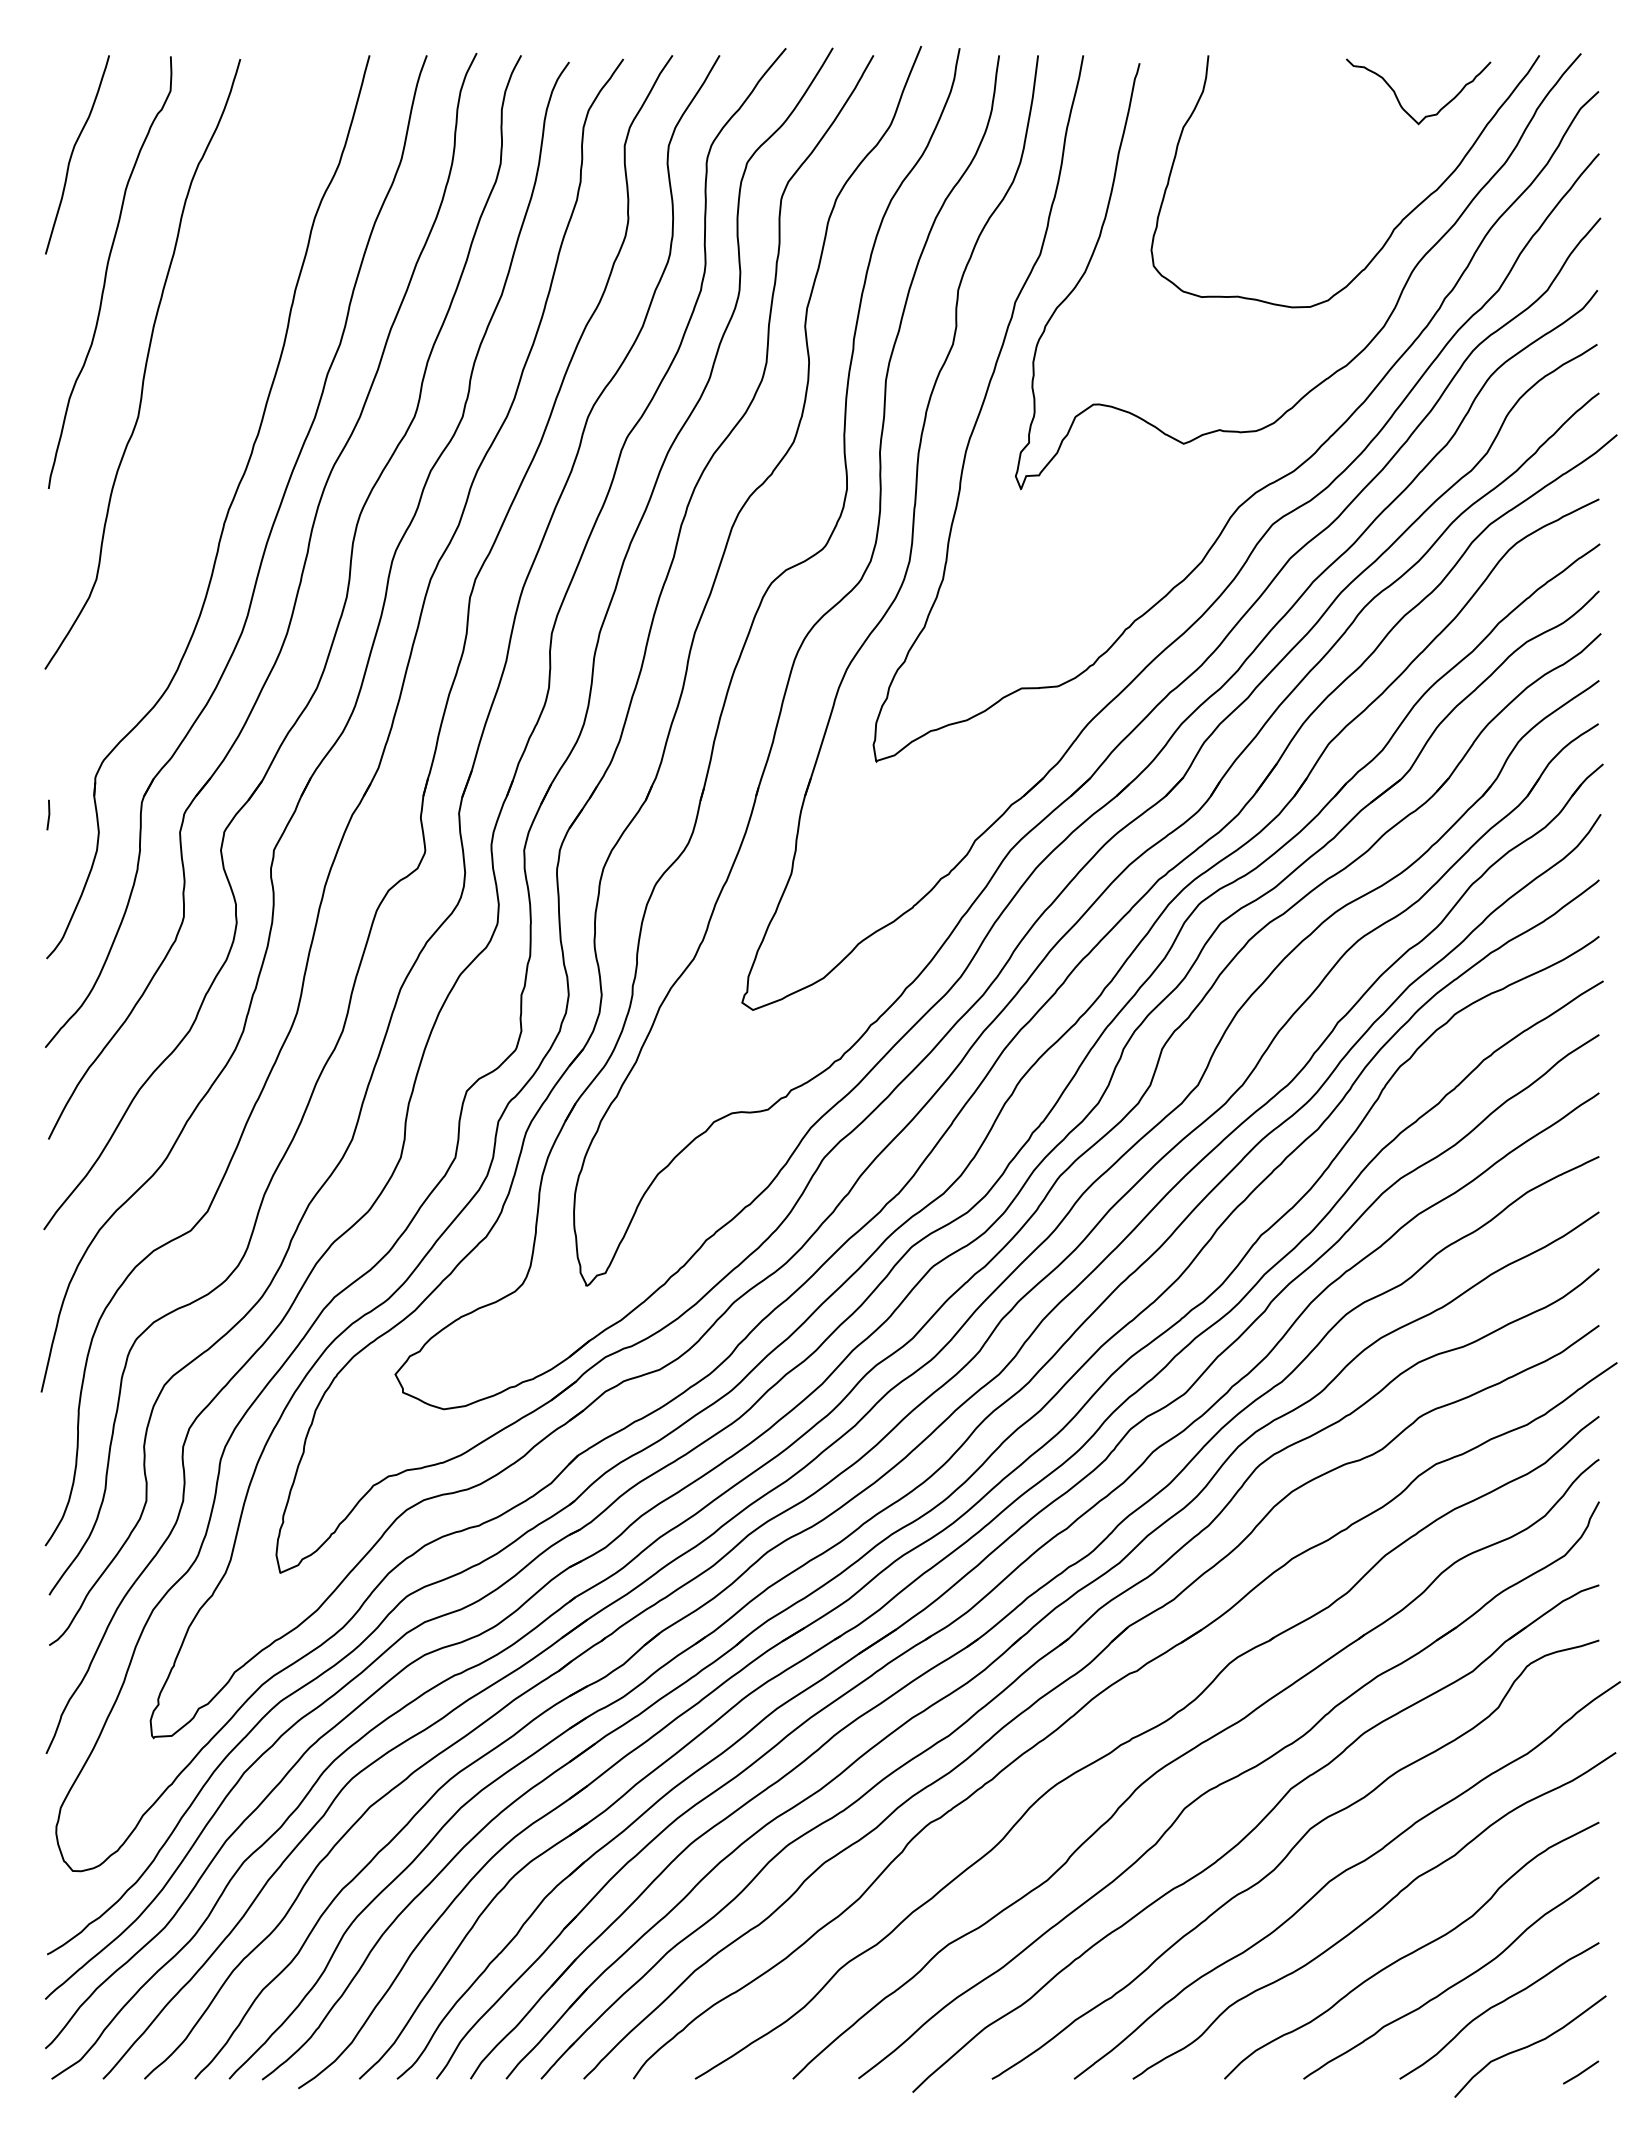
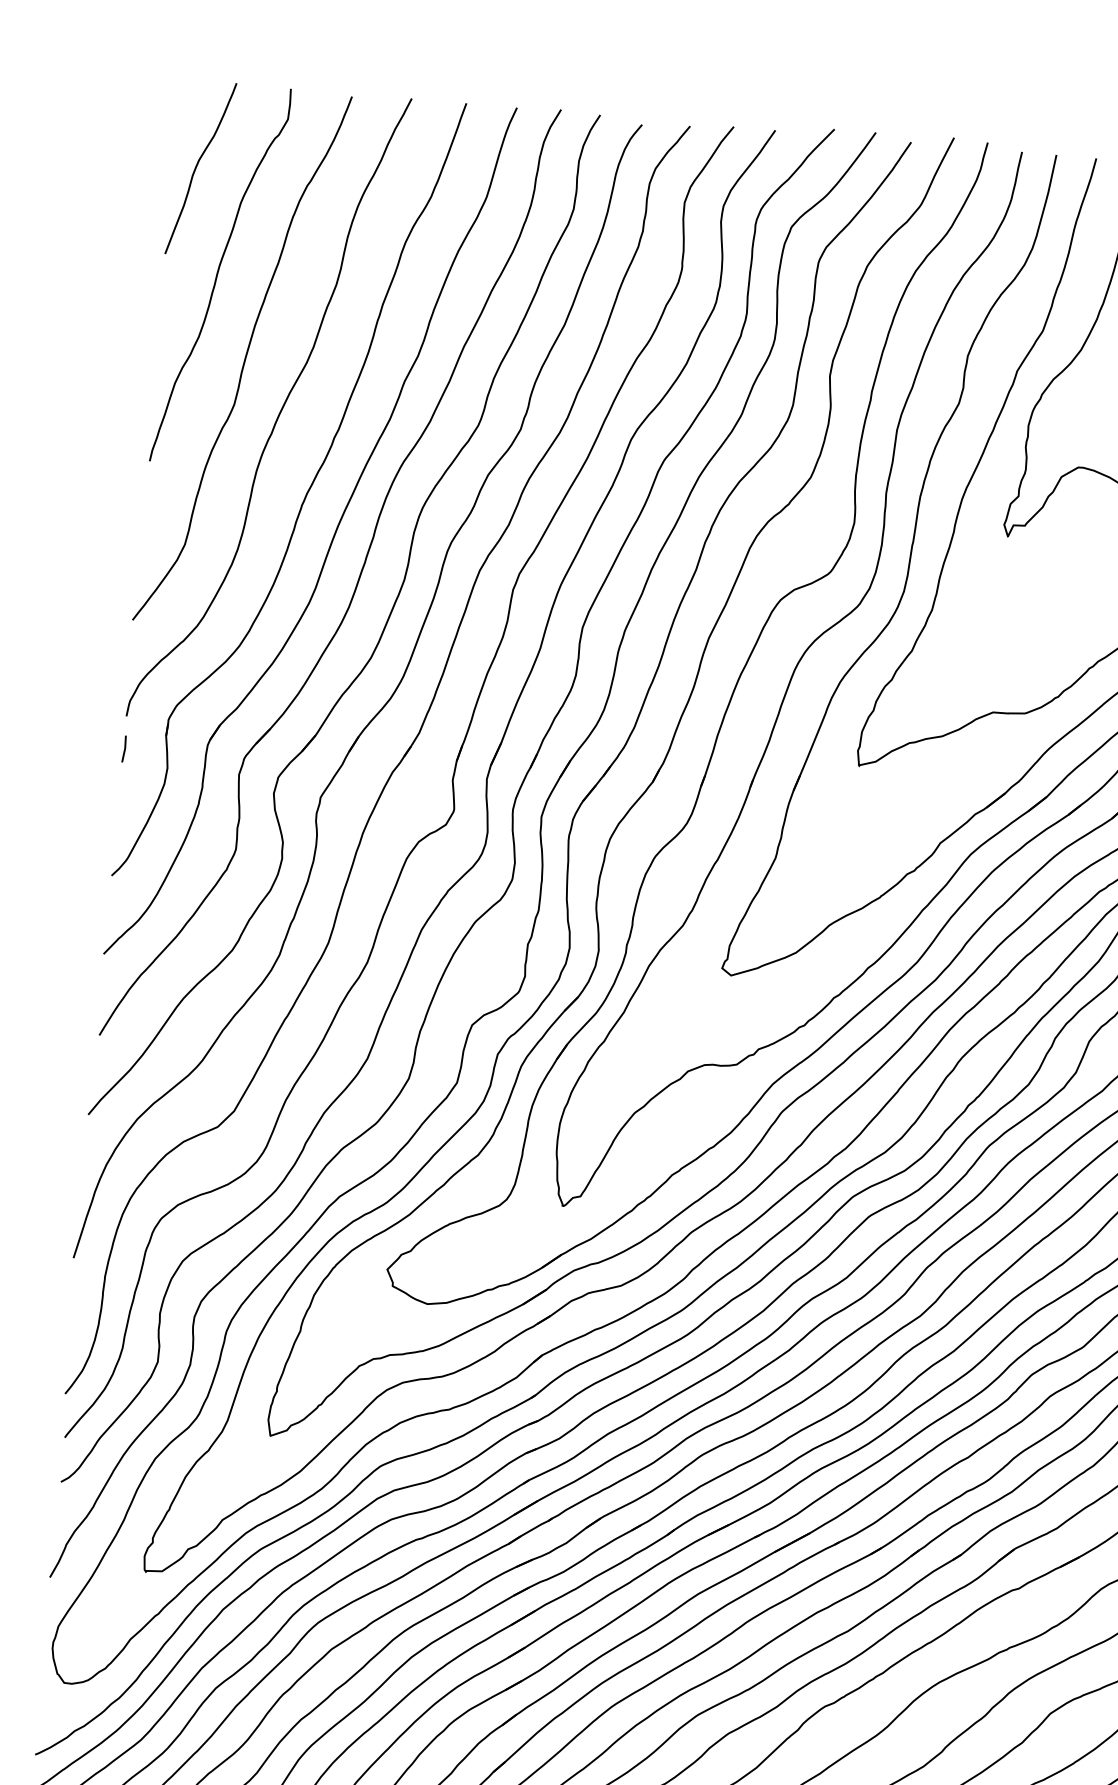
curve: (189, 421) -> (279, 412), added

